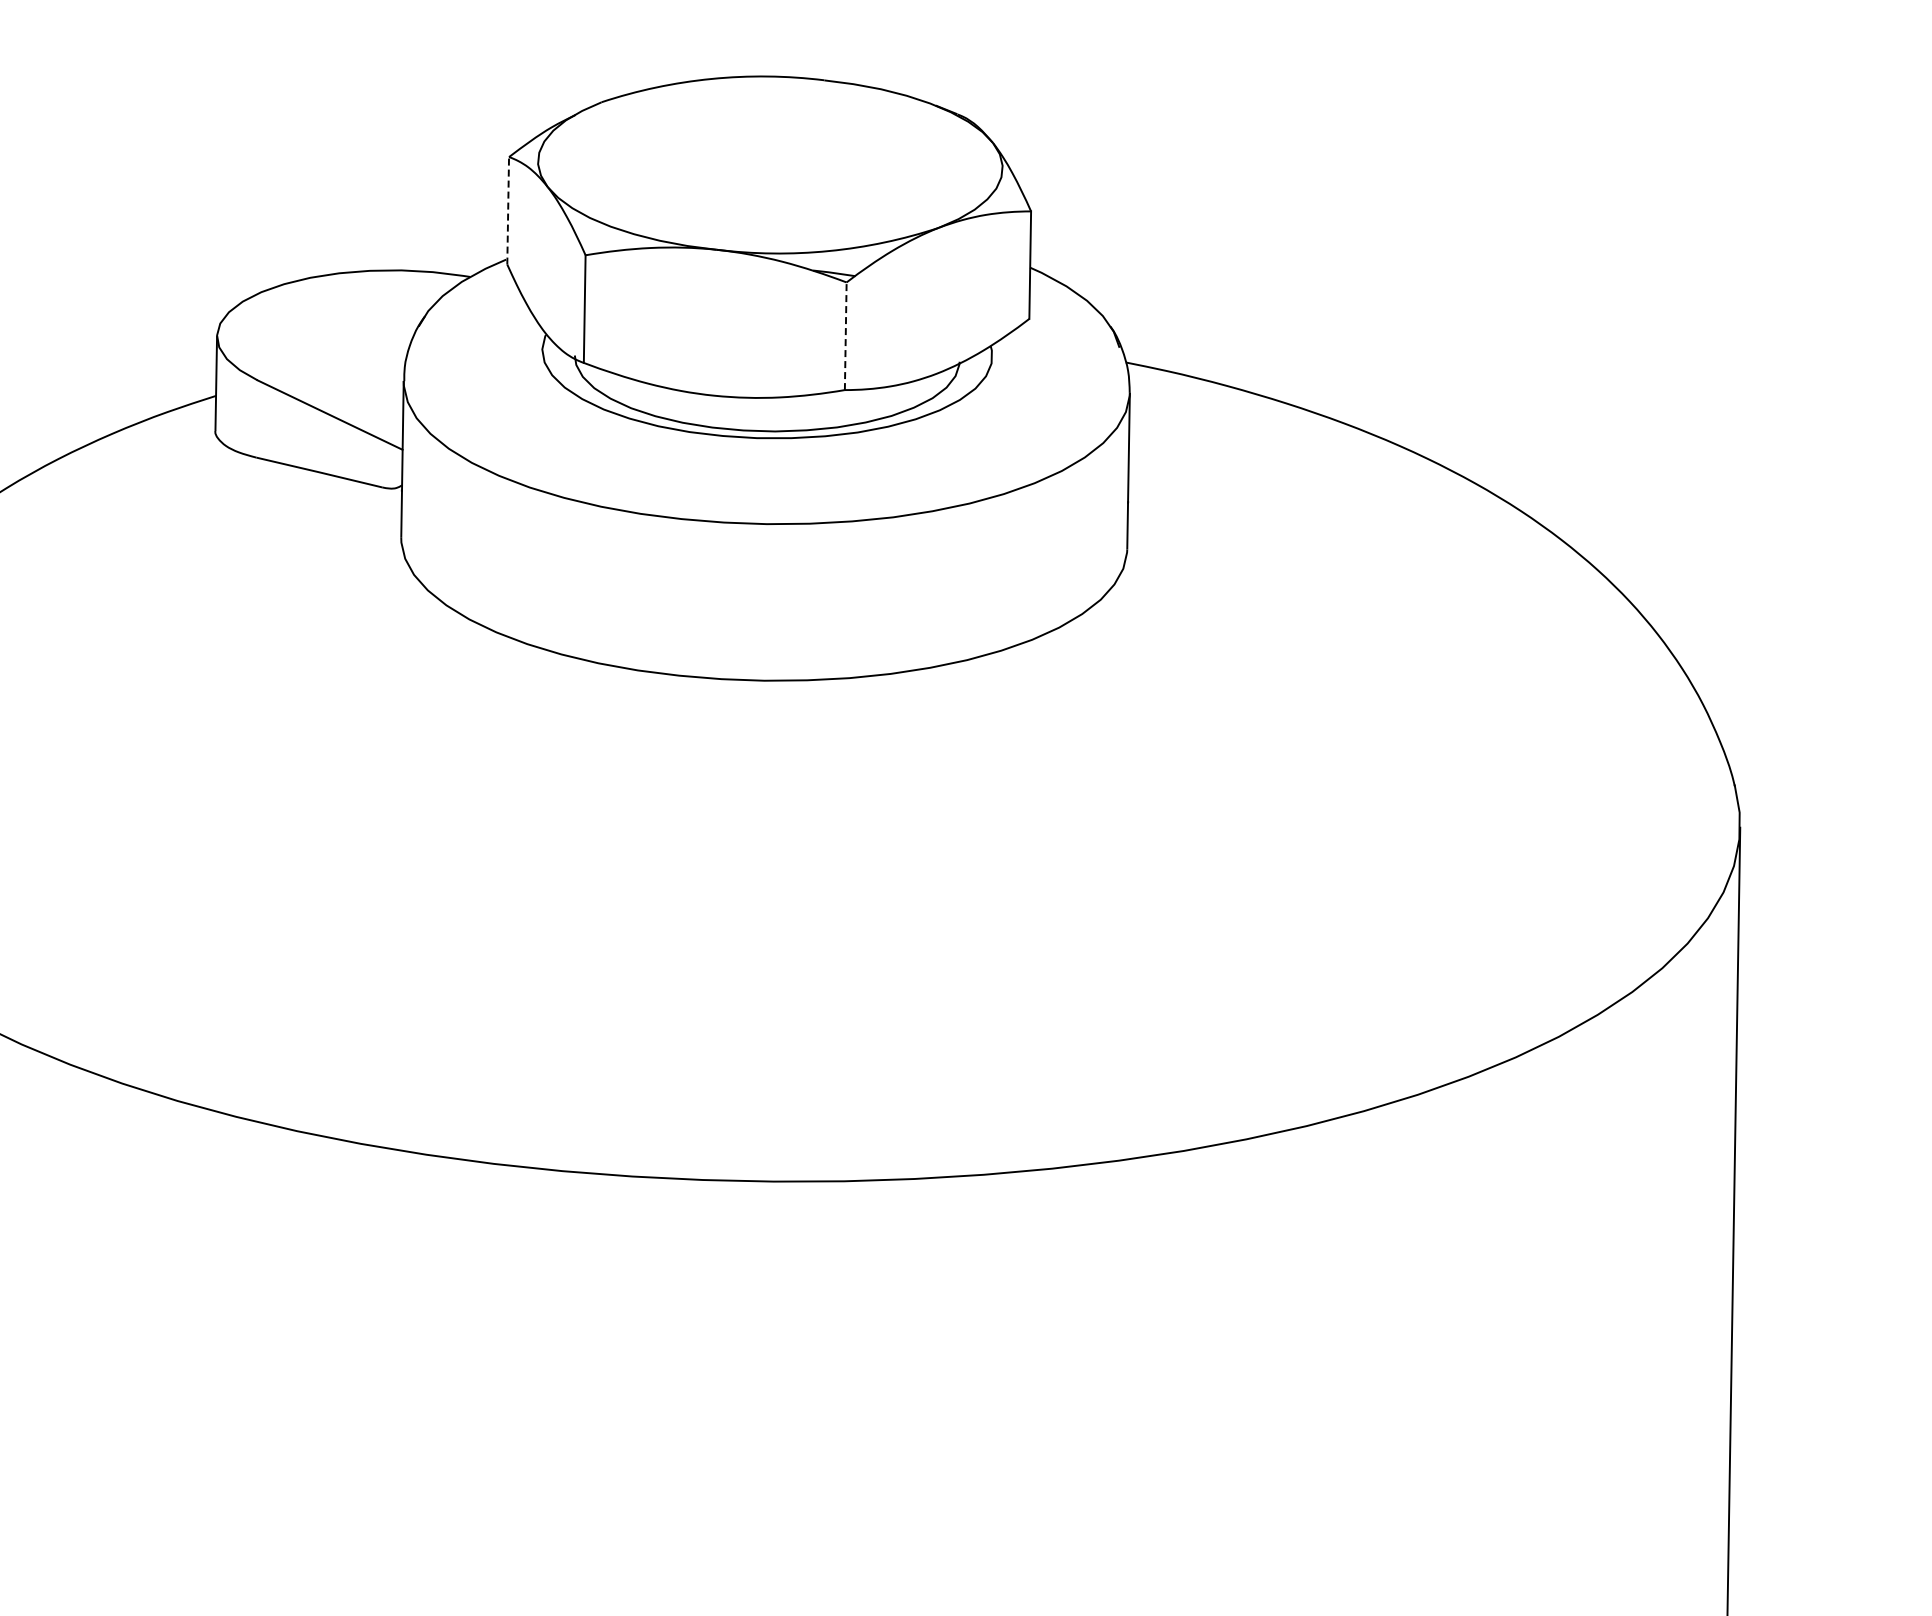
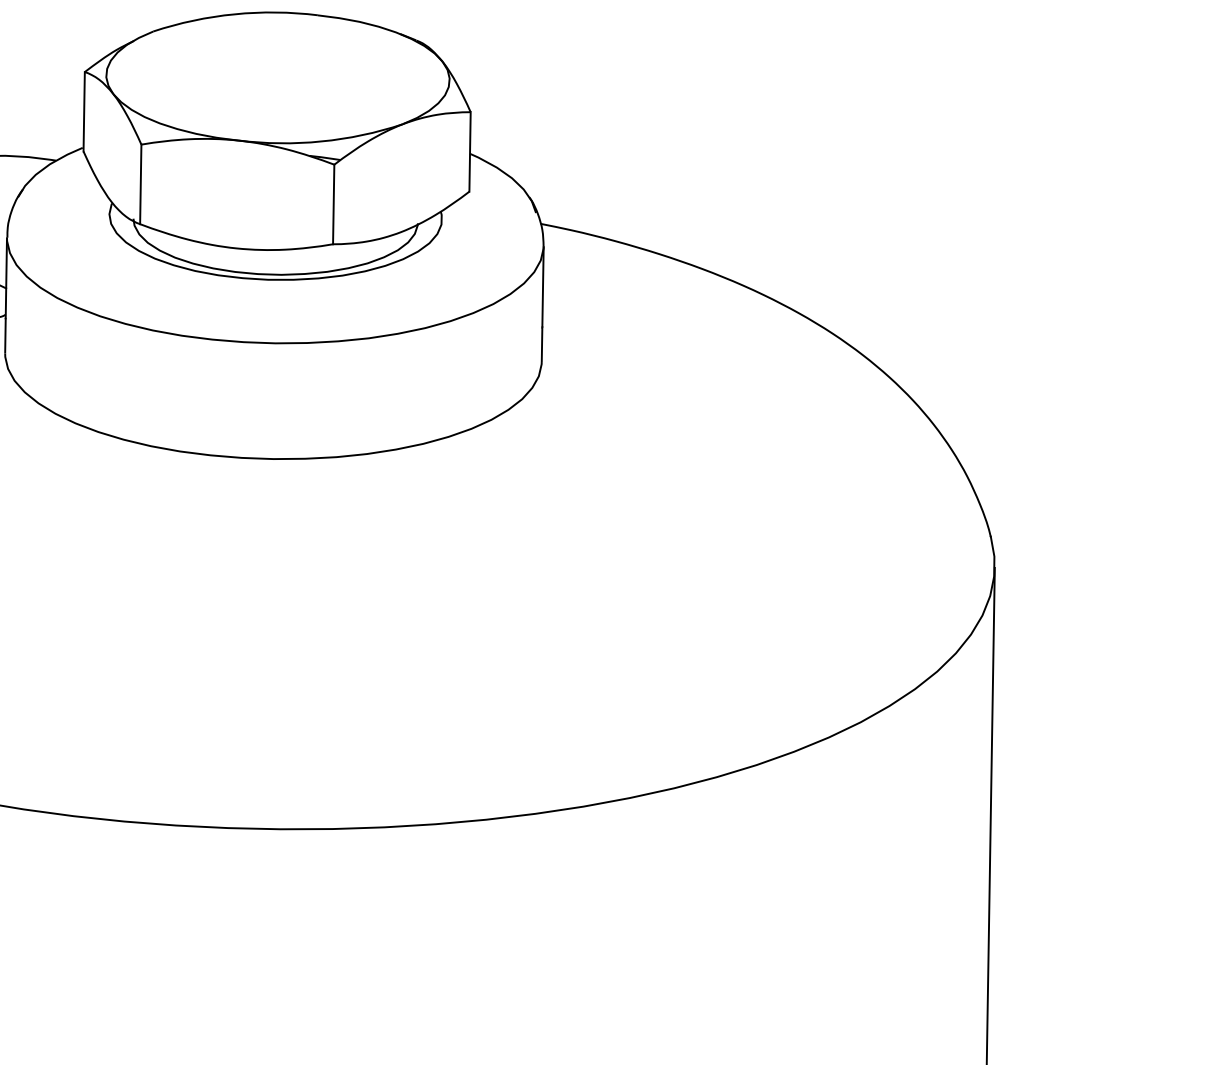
line: (508, 210) -> (84, 111), dashed -> solid
line: (845, 336) -> (333, 204), dashed -> solid

